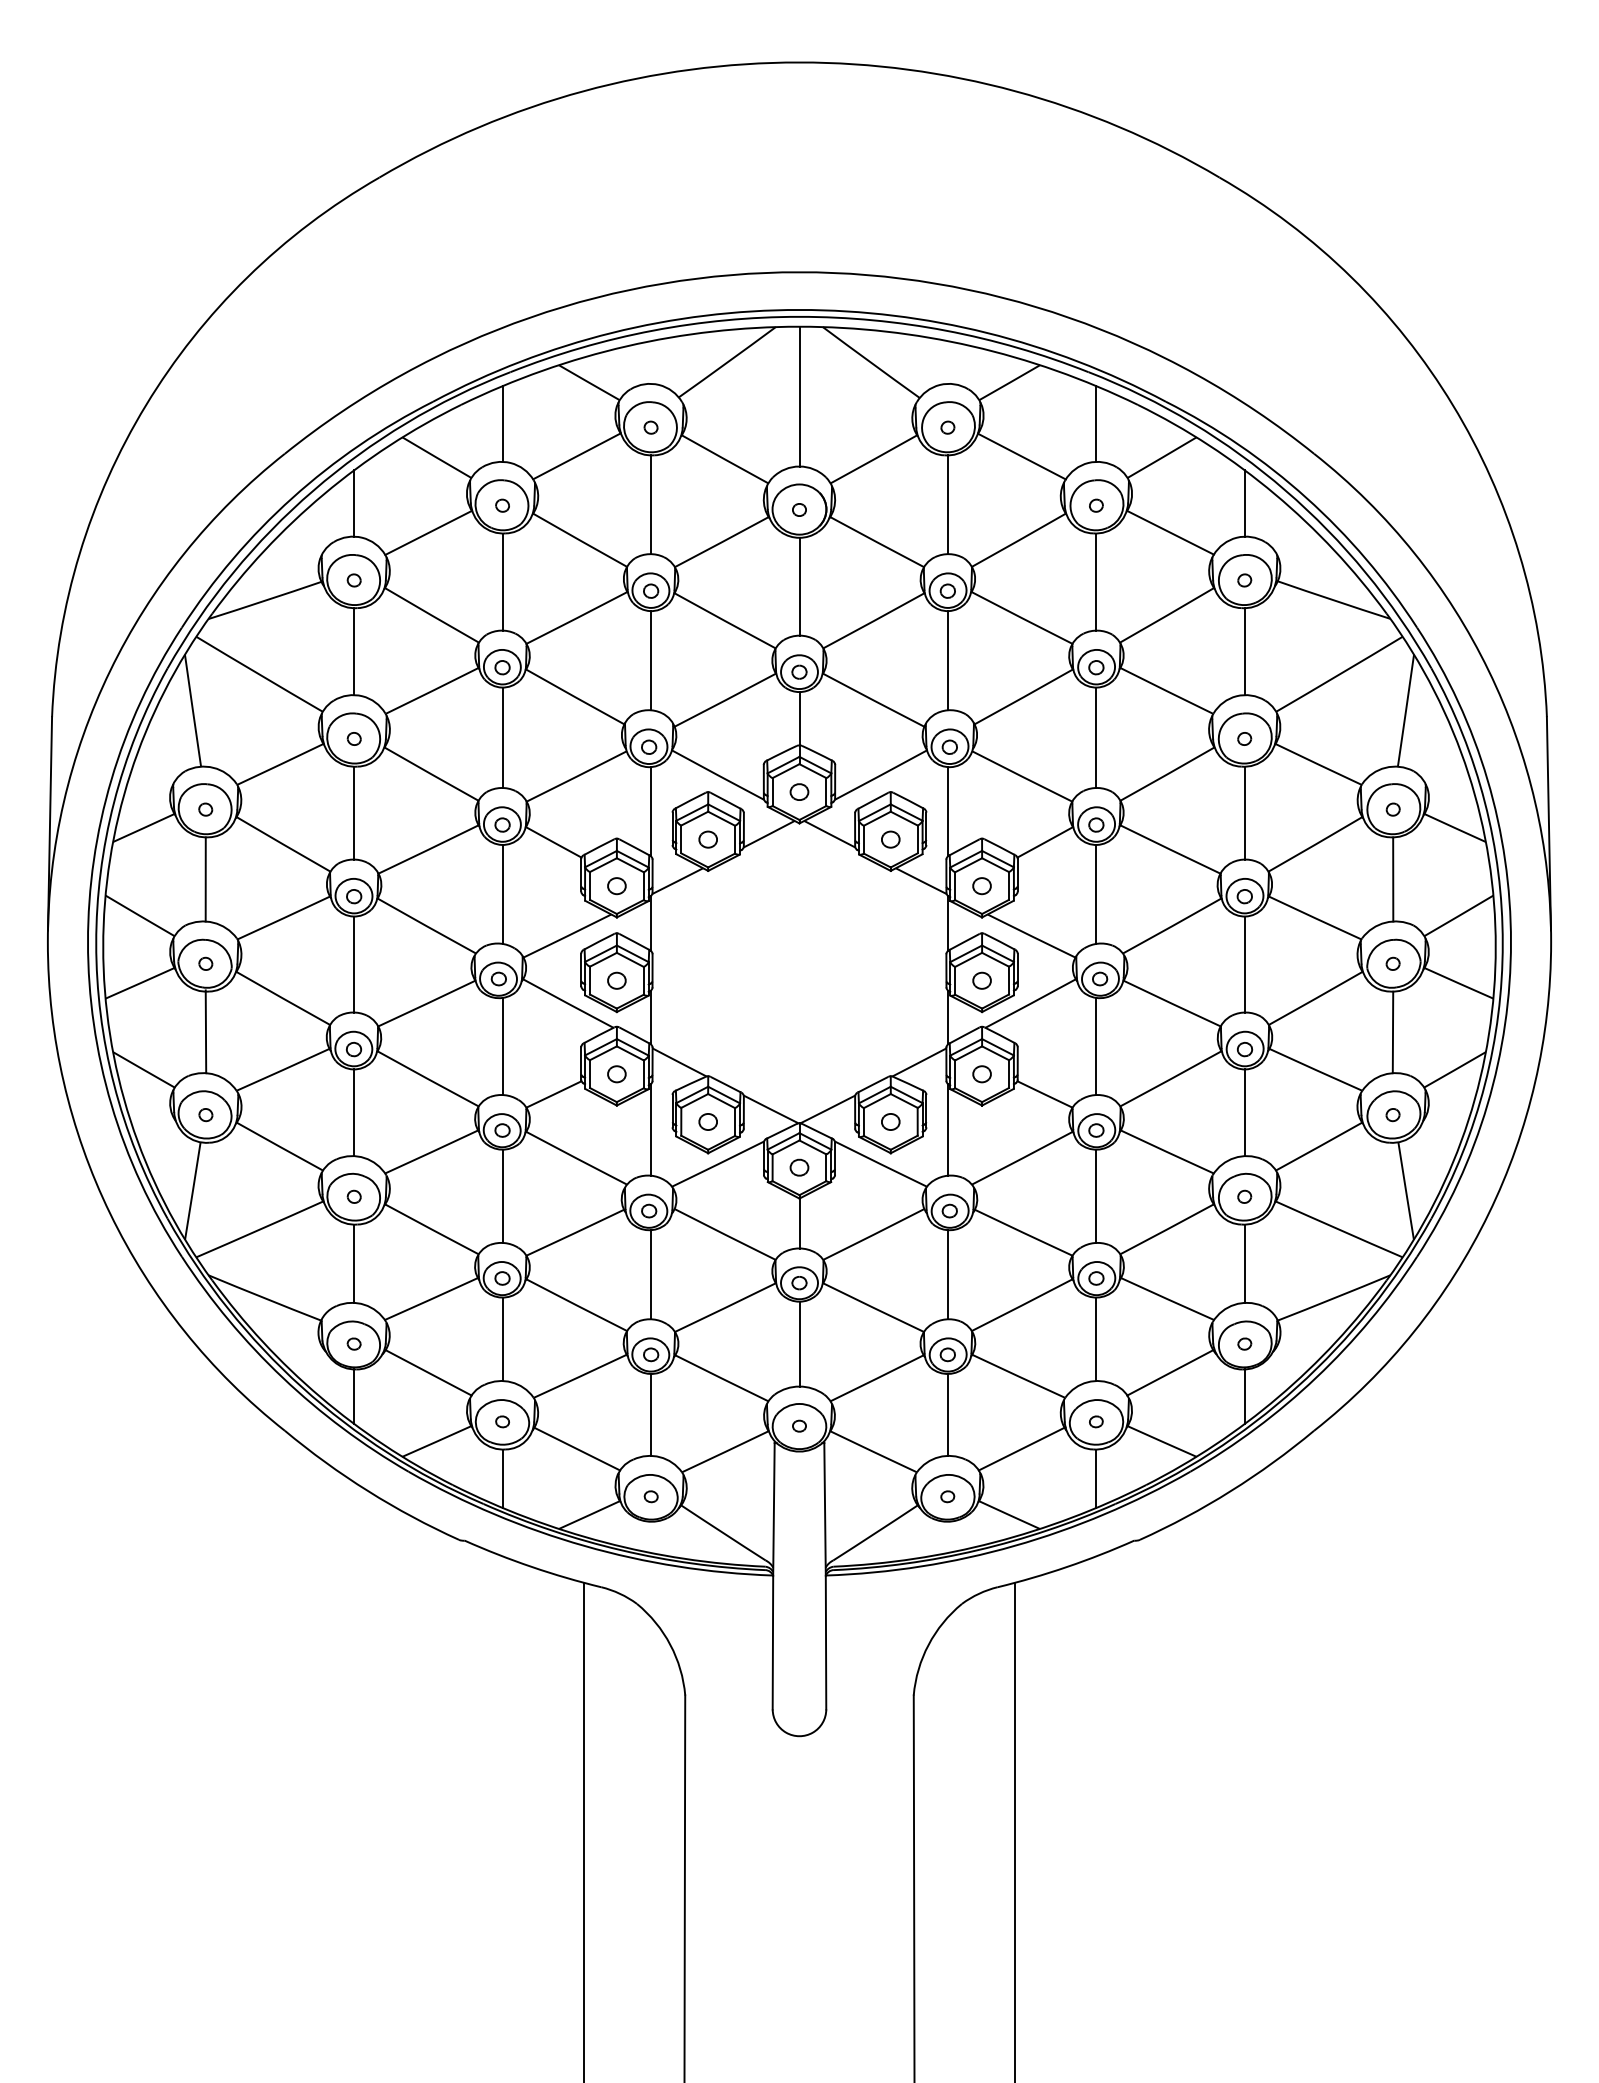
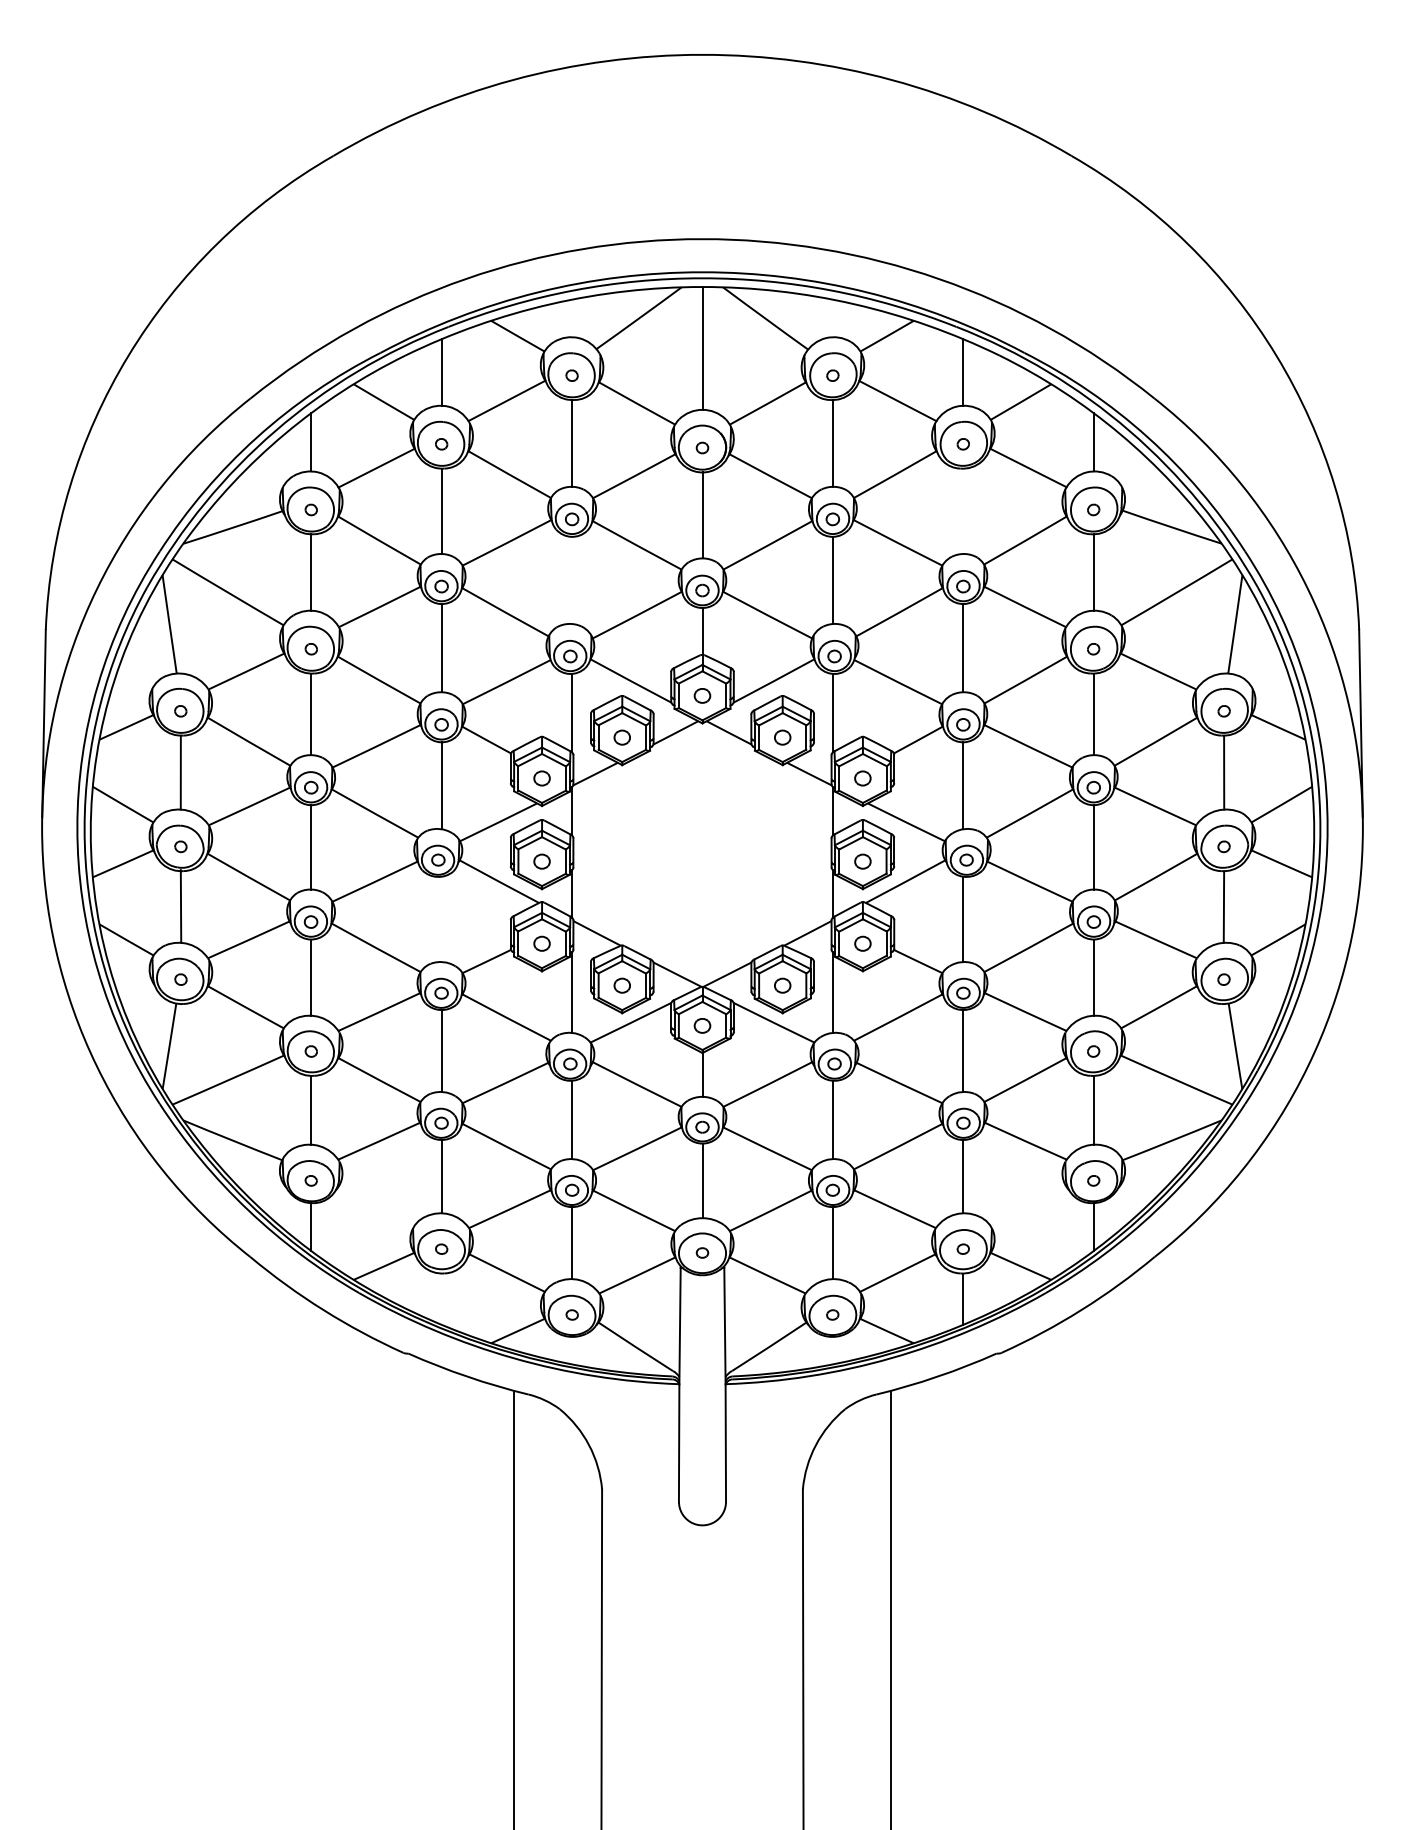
line: (1096, 581) -> (963, 510), removed
line: (651, 660) -> (572, 580), removed
line: (502, 1046) -> (441, 919), removed
line: (428, 1372) -> (376, 1205), removed
line: (1170, 1372) -> (1028, 1205), removed
line: (502, 1478) -> (441, 1298), removed

